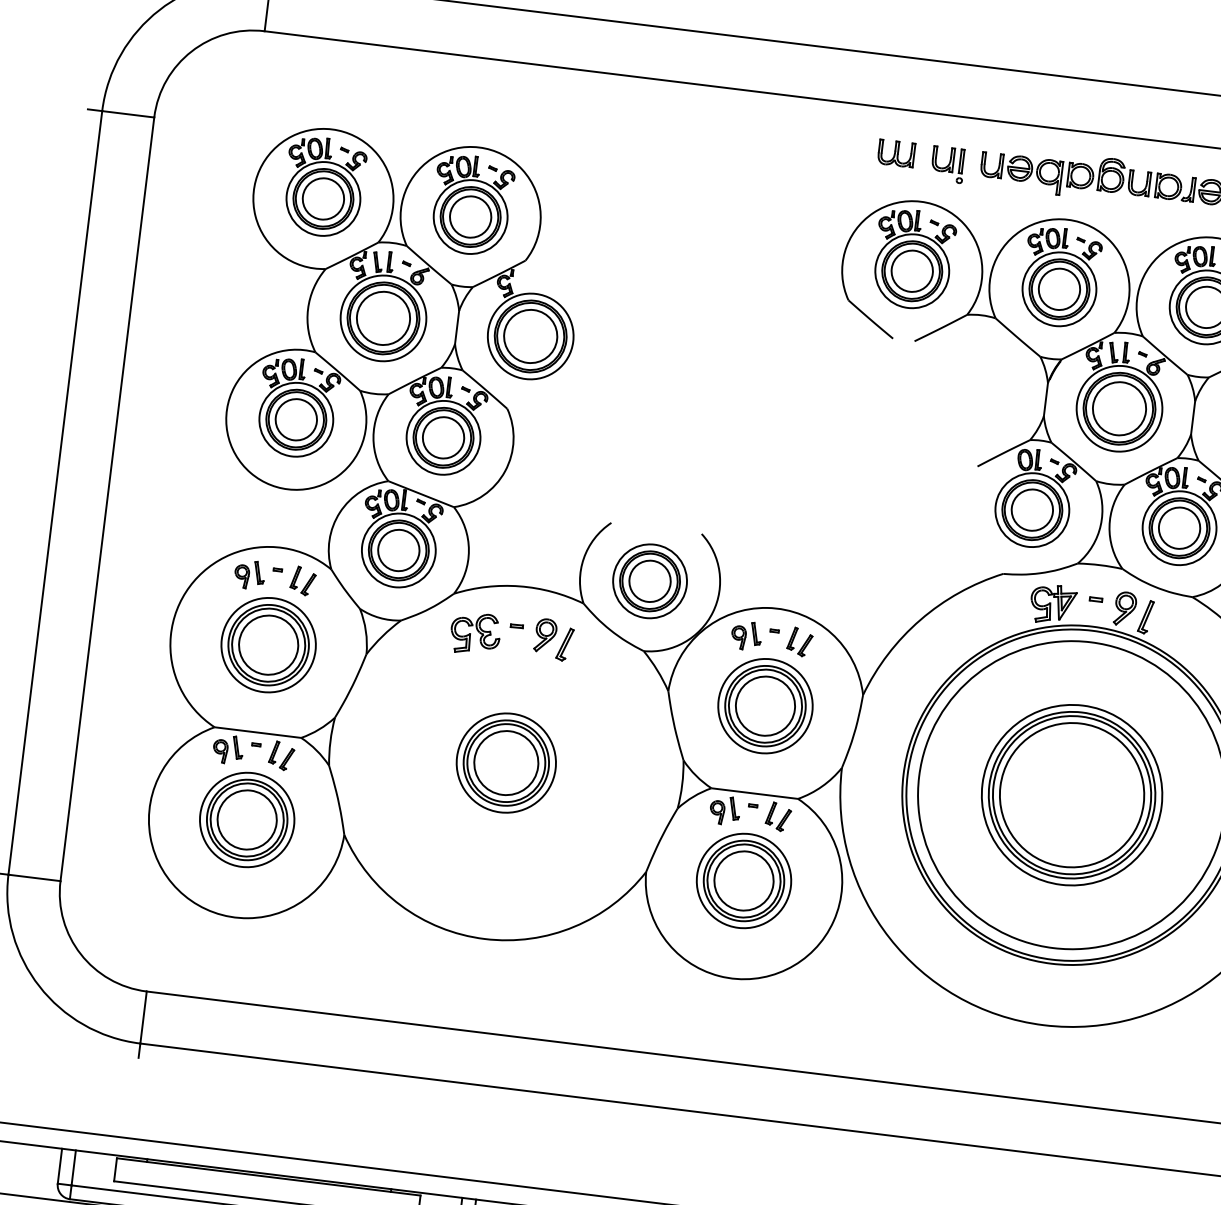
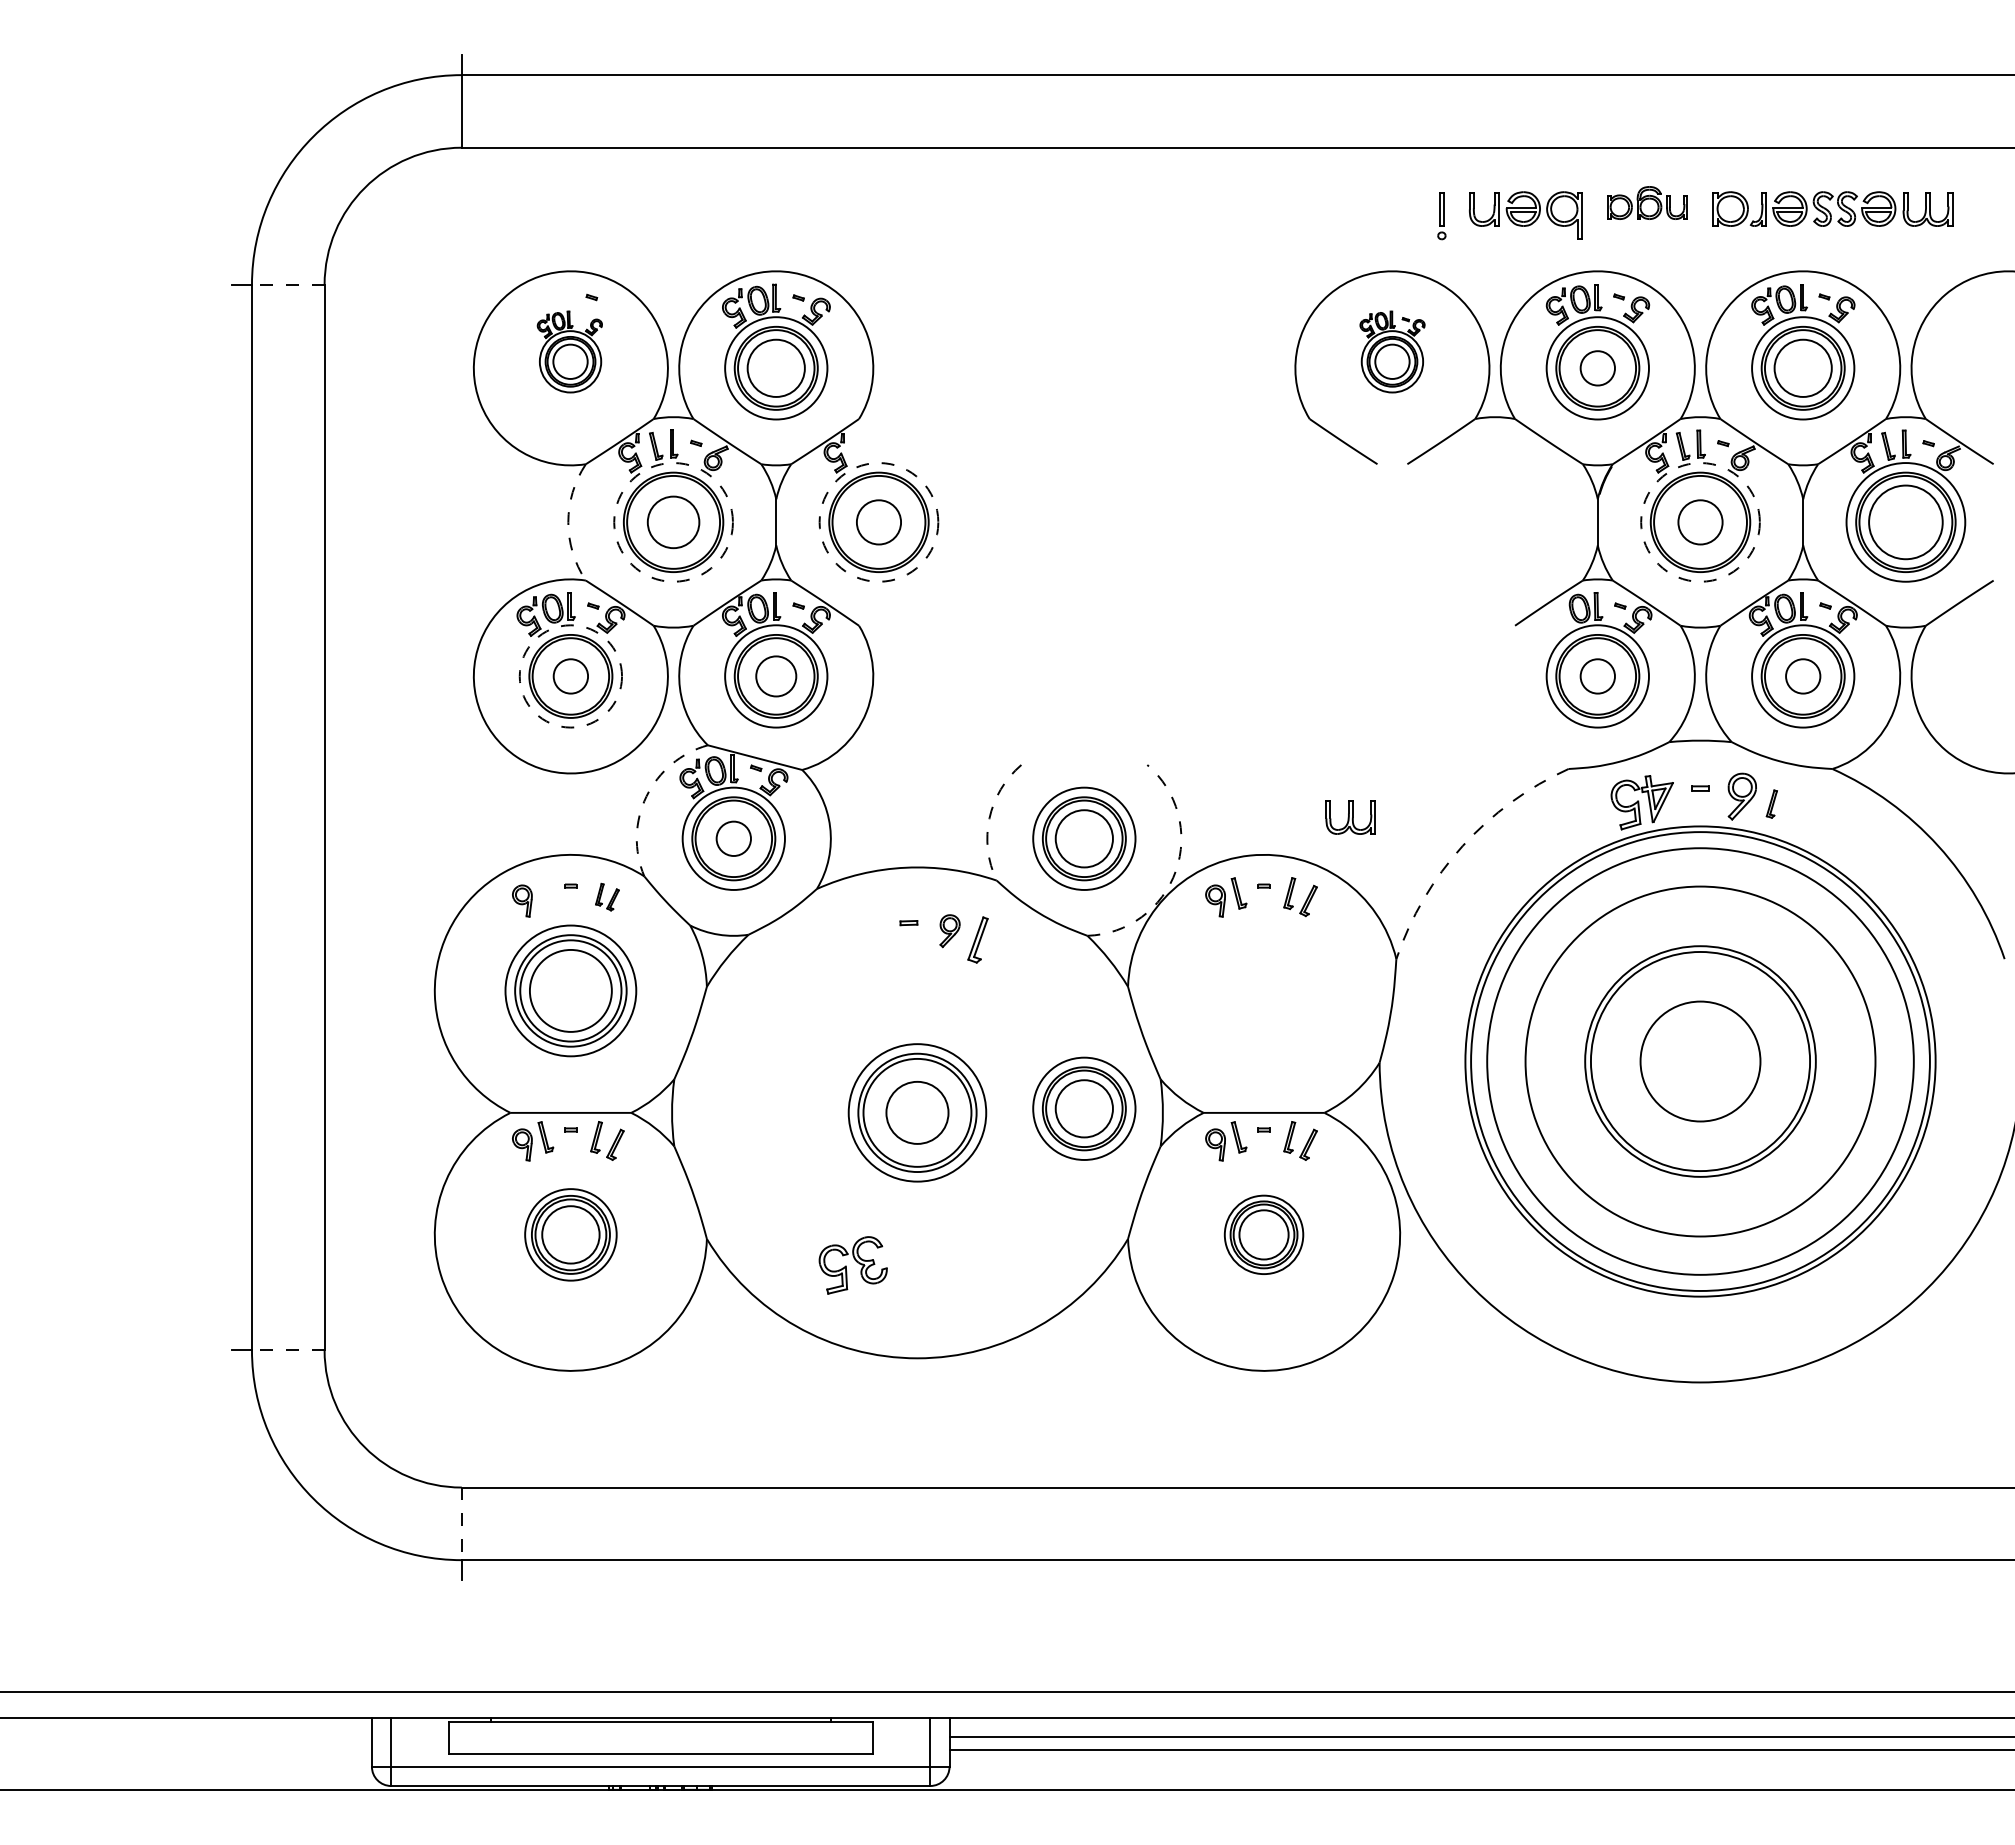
line: (127, 113) -> (287, 284), solid -> dashed
part: (896, 153) -> (1350, 817), moved
part: (949, 160) -> (1425, 209), removed
part: (1109, 174) -> (1647, 202), size x0.7
part: (323, 186) -> (569, 351), size x0.6
part: (913, 259) -> (1392, 351), size x0.6
circle: (1059, 288) -> (1597, 367), size x0.6
arc: (308, 309) -> (568, 522), solid -> dashed
circle: (383, 318) -> (673, 522), size x0.7
circle: (383, 318) -> (673, 522), solid -> dashed
circle: (530, 336) -> (878, 522), size x0.6
circle: (530, 336) -> (878, 522), solid -> dashed
circle: (1119, 408) -> (1700, 522), size x0.6
circle: (1119, 408) -> (1700, 522), solid -> dashed
circle: (296, 419) -> (570, 676), size x0.6
circle: (296, 419) -> (570, 676), solid -> dashed
circle: (442, 437) -> (775, 676), size x0.7
circle: (1032, 510) -> (1597, 676), size x0.6
arc: (339, 512) -> (646, 796), solid -> dashed
circle: (1179, 528) -> (1802, 676), size x0.6
circle: (398, 550) -> (733, 838), size x0.6
arc: (583, 558) -> (989, 818), solid -> dashed
part: (259, 573) -> (545, 893), removed
part: (303, 581) -> (607, 897), size x0.7
arc: (712, 612) -> (1175, 870), solid -> dashed
part: (1145, 616) -> (1771, 803), size x0.6
arc: (920, 620) -> (1462, 846), solid -> dashed
part: (474, 633) -> (852, 1265), moved
part: (545, 635) -> (949, 930), size x0.7
part: (765, 705) -> (1263, 990), removed
circle: (506, 762) -> (917, 1112), size x0.7
part: (626, 774) -> (1084, 1108), added
circle: (1072, 795) -> (1700, 1061), size x0.6
circle: (1072, 795) -> (1700, 1061), size x1.4
part: (246, 819) -> (570, 1234), size x0.7
line: (33, 877) -> (287, 1350), solid -> dashed
part: (743, 880) -> (1263, 1234), size x0.6
line: (143, 1017) -> (461, 1524), solid -> dashed

